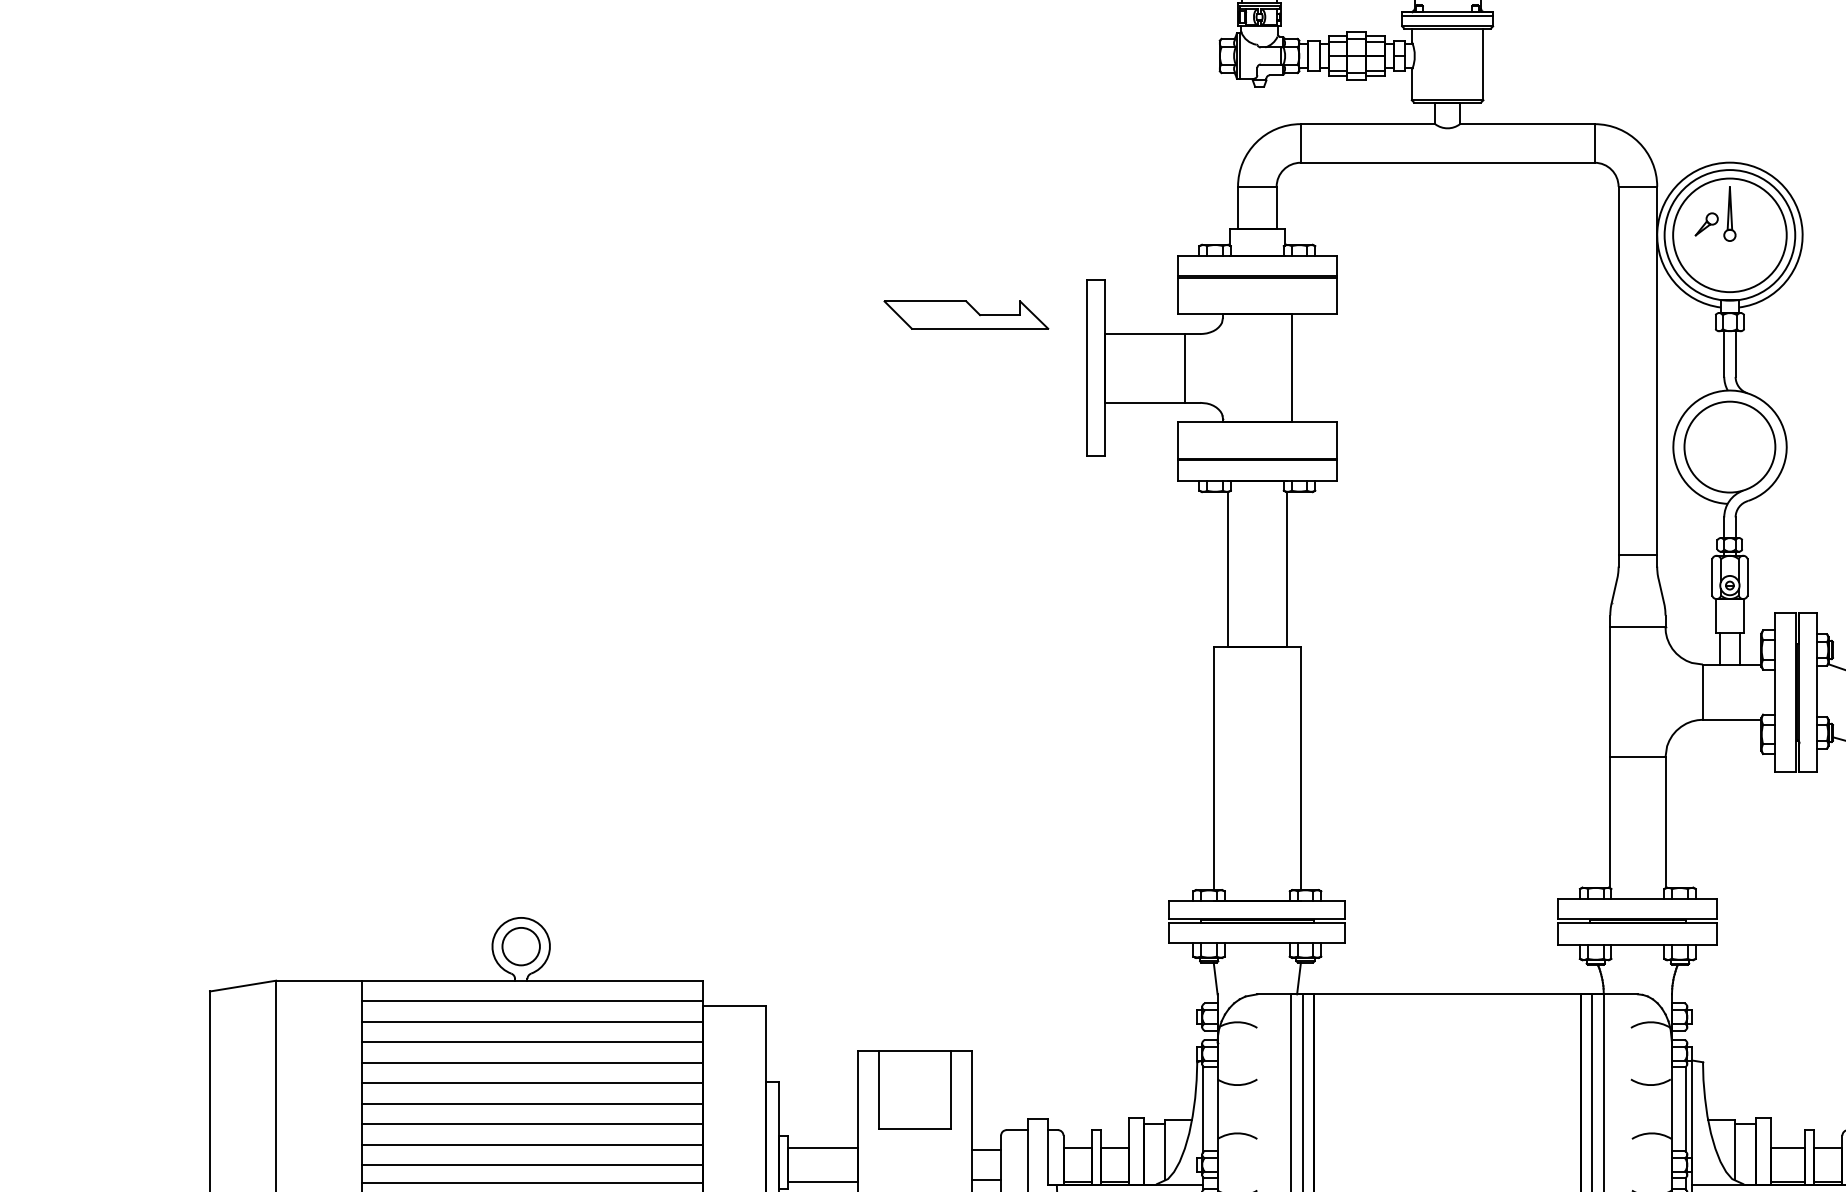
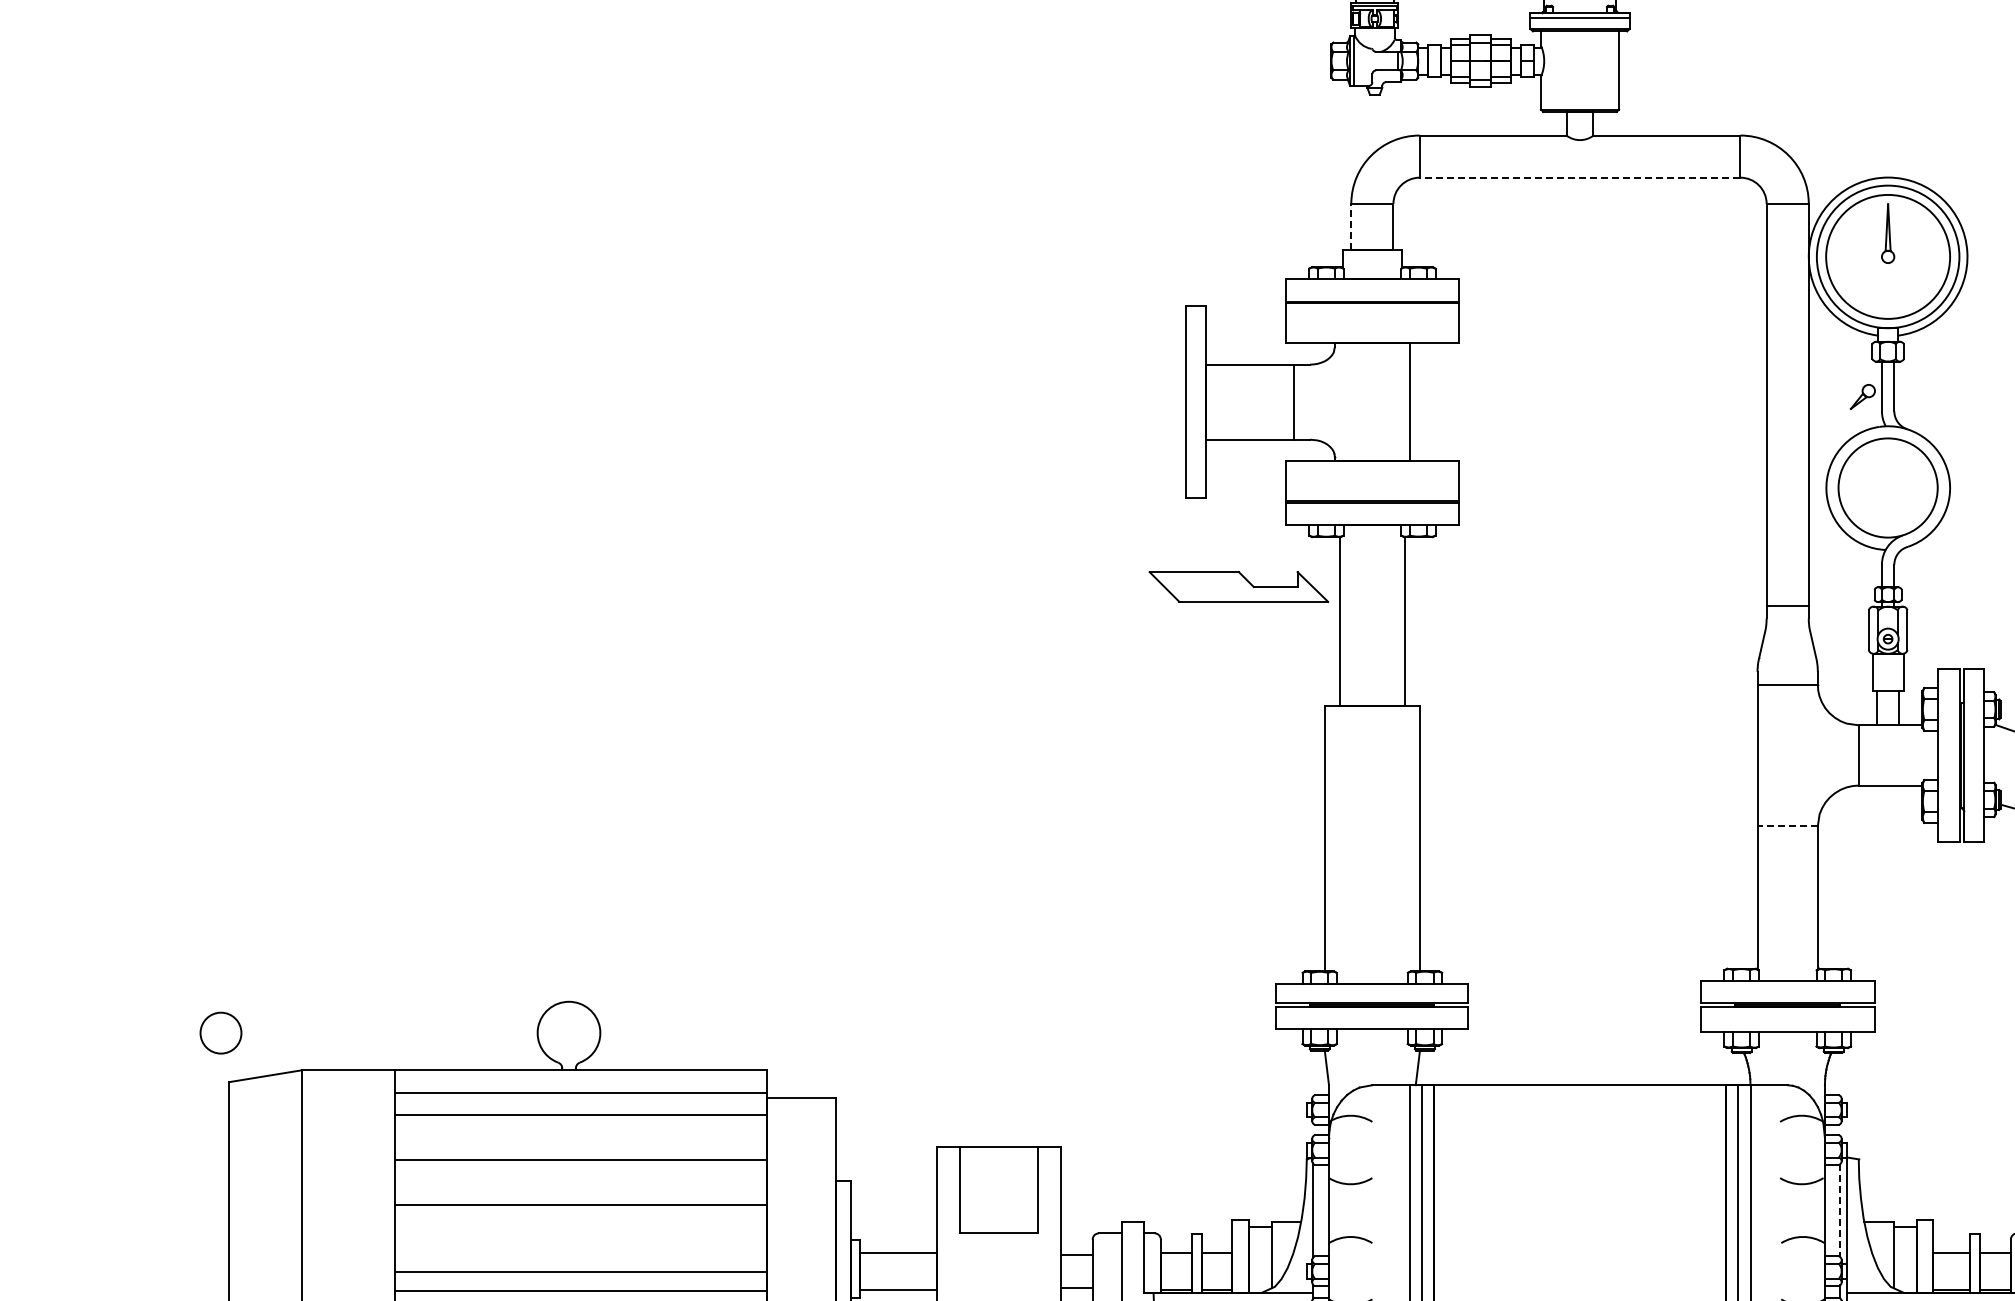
line: (1447, 162) -> (1579, 177), solid -> dashed
line: (1238, 207) -> (1351, 226), solid -> dashed
part: (1706, 223) -> (1862, 396), moved
part: (966, 314) -> (1238, 586), moved
line: (1637, 757) -> (1787, 826), solid -> dashed
circle: (520, 946) -> (220, 1032), moved
line: (532, 1042) -> (581, 1137), removed
line: (532, 1083) -> (581, 1182), removed
line: (1686, 1109) -> (1840, 1210), solid -> dashed
line: (532, 1124) -> (581, 1227), removed
line: (532, 1144) -> (581, 1249), removed

